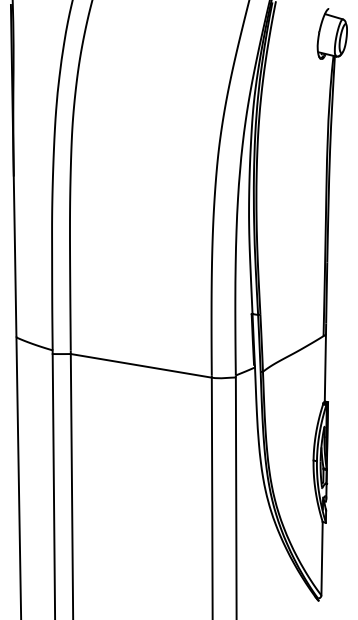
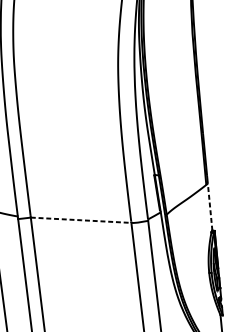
line: (141, 365) -> (81, 220), solid -> dashed
line: (325, 367) -> (210, 206), solid -> dashed

